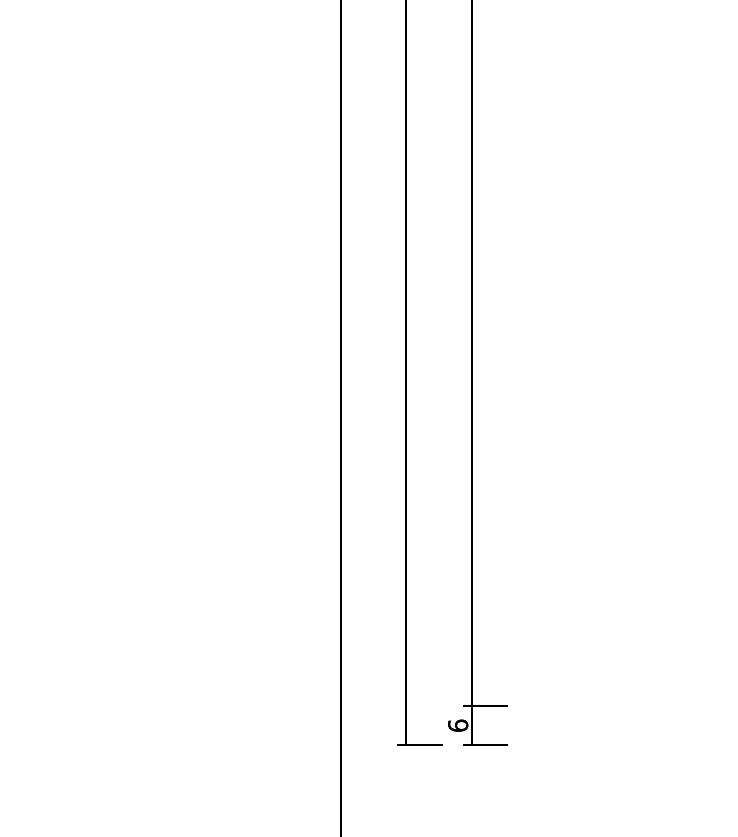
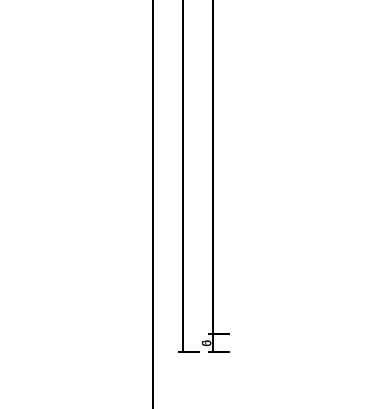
text: (455, 723) -> (205, 342), 6 -> 0

